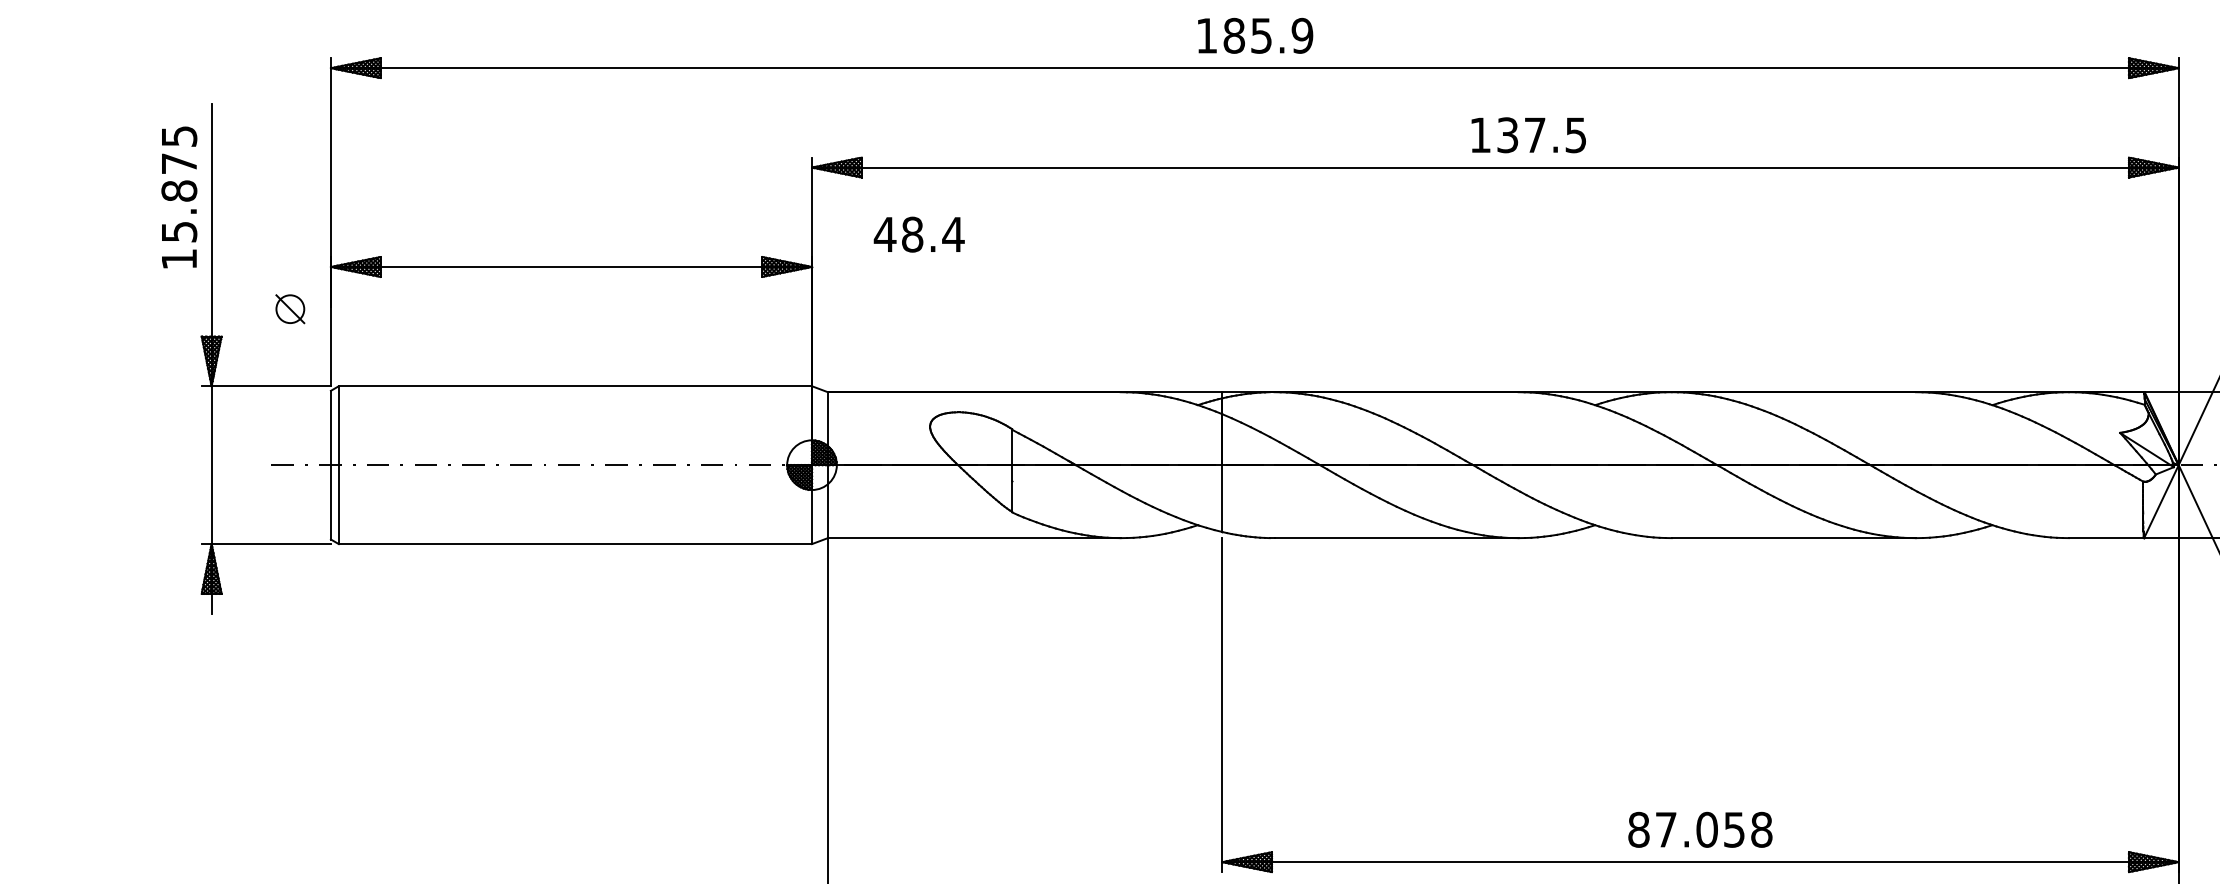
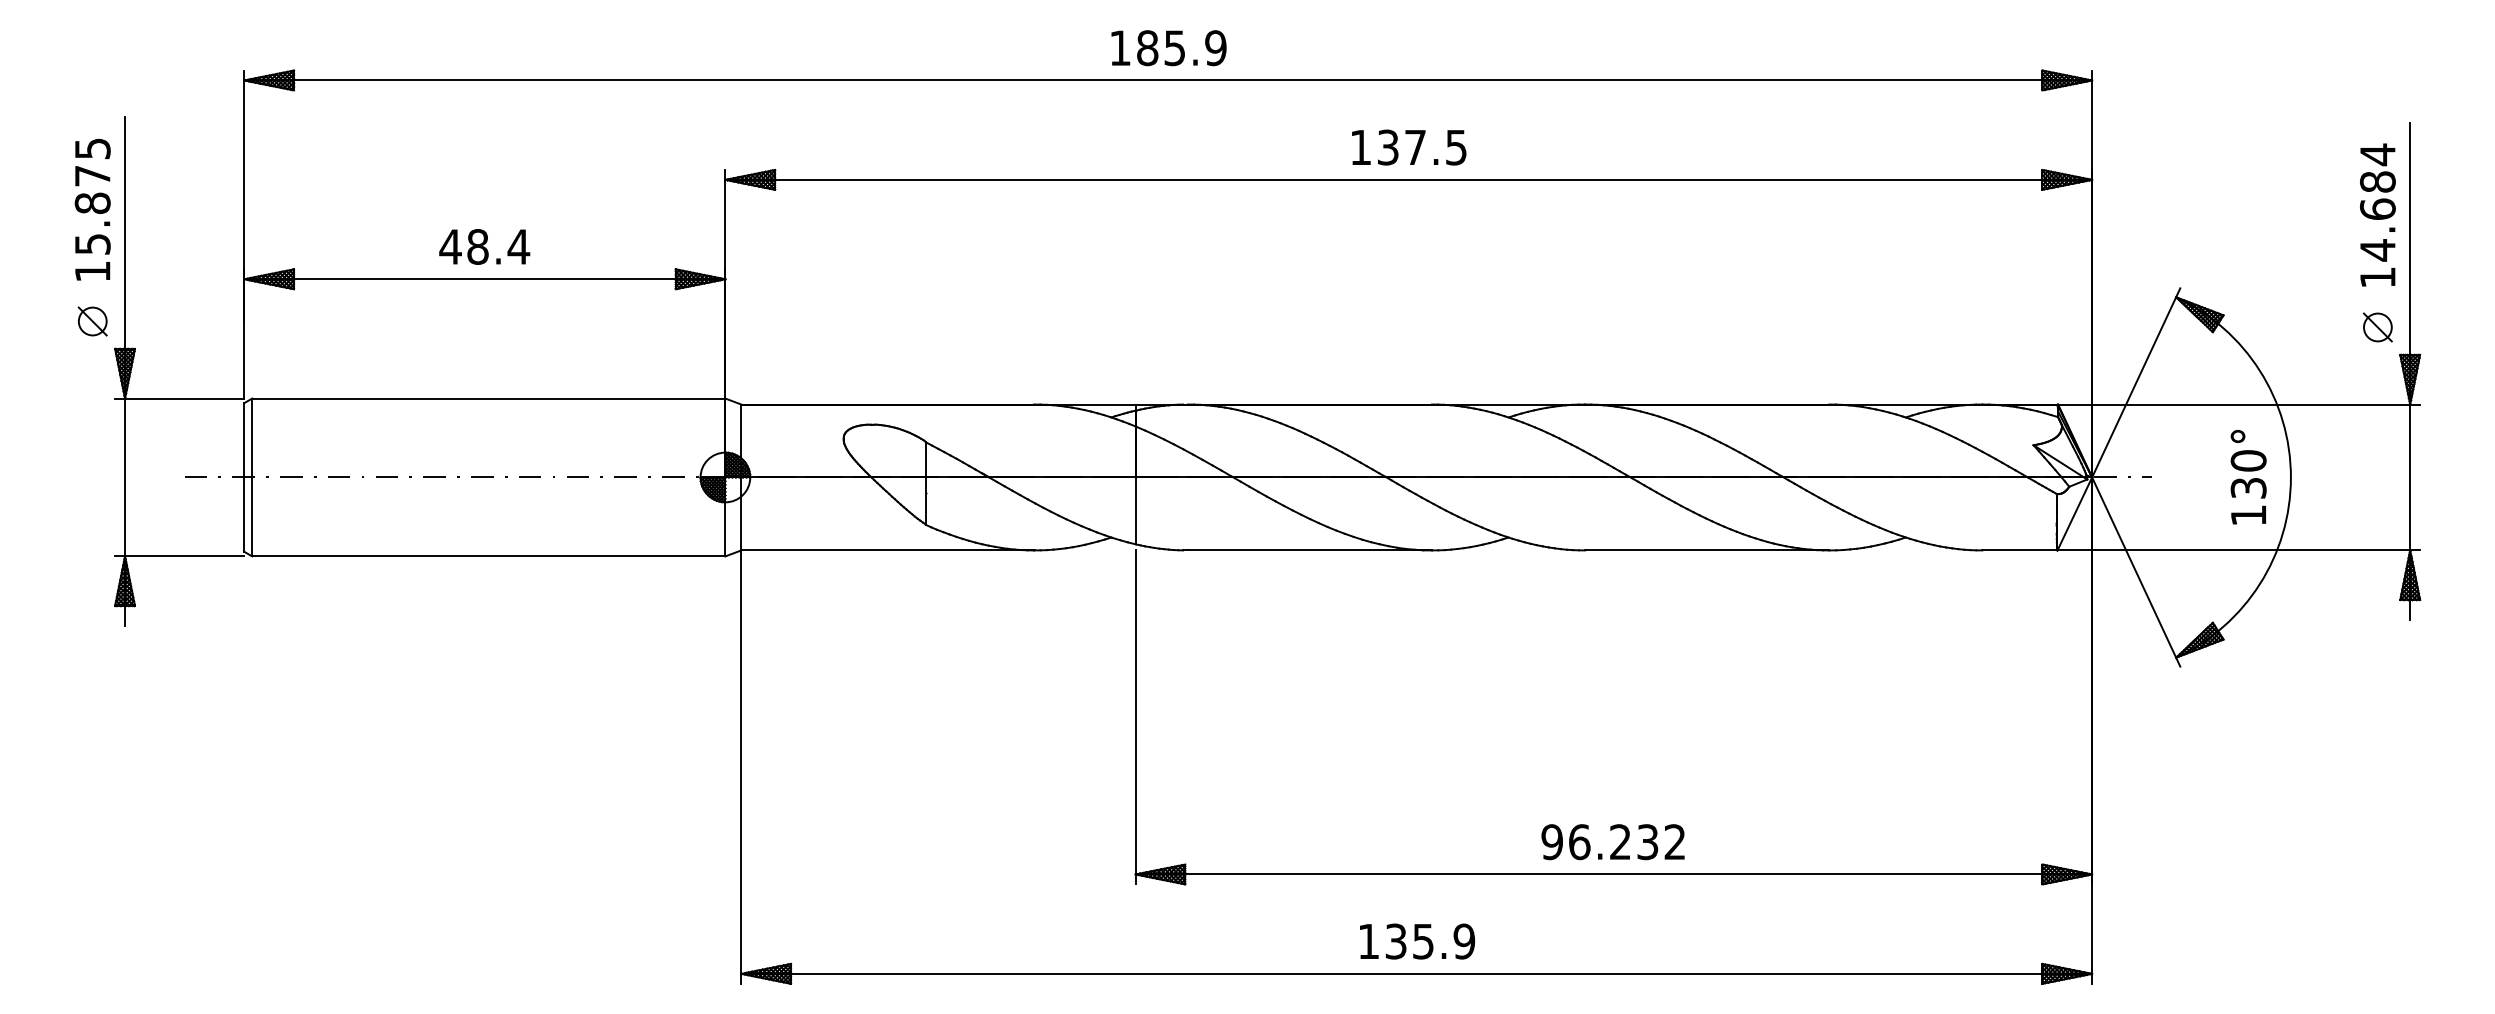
text: (1529, 135) -> (1409, 147), moved
text: (919, 234) -> (484, 246), moved
part: (290, 309) -> (92, 321), moved
text: (1700, 830) -> (1613, 842), 87.058 -> 96.232

